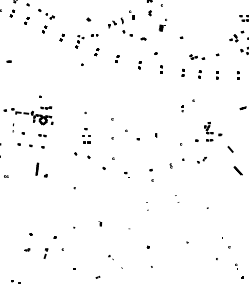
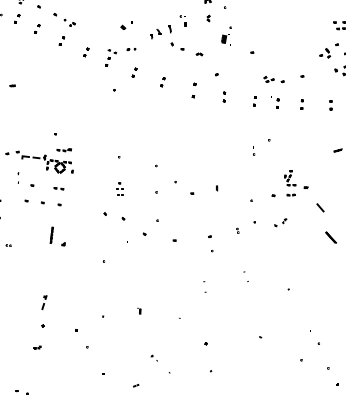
part: (139, 65) -> (193, 91), size x1.6
part: (86, 135) -> (120, 188), size x0.6
part: (45, 253) -> (43, 302), moved

